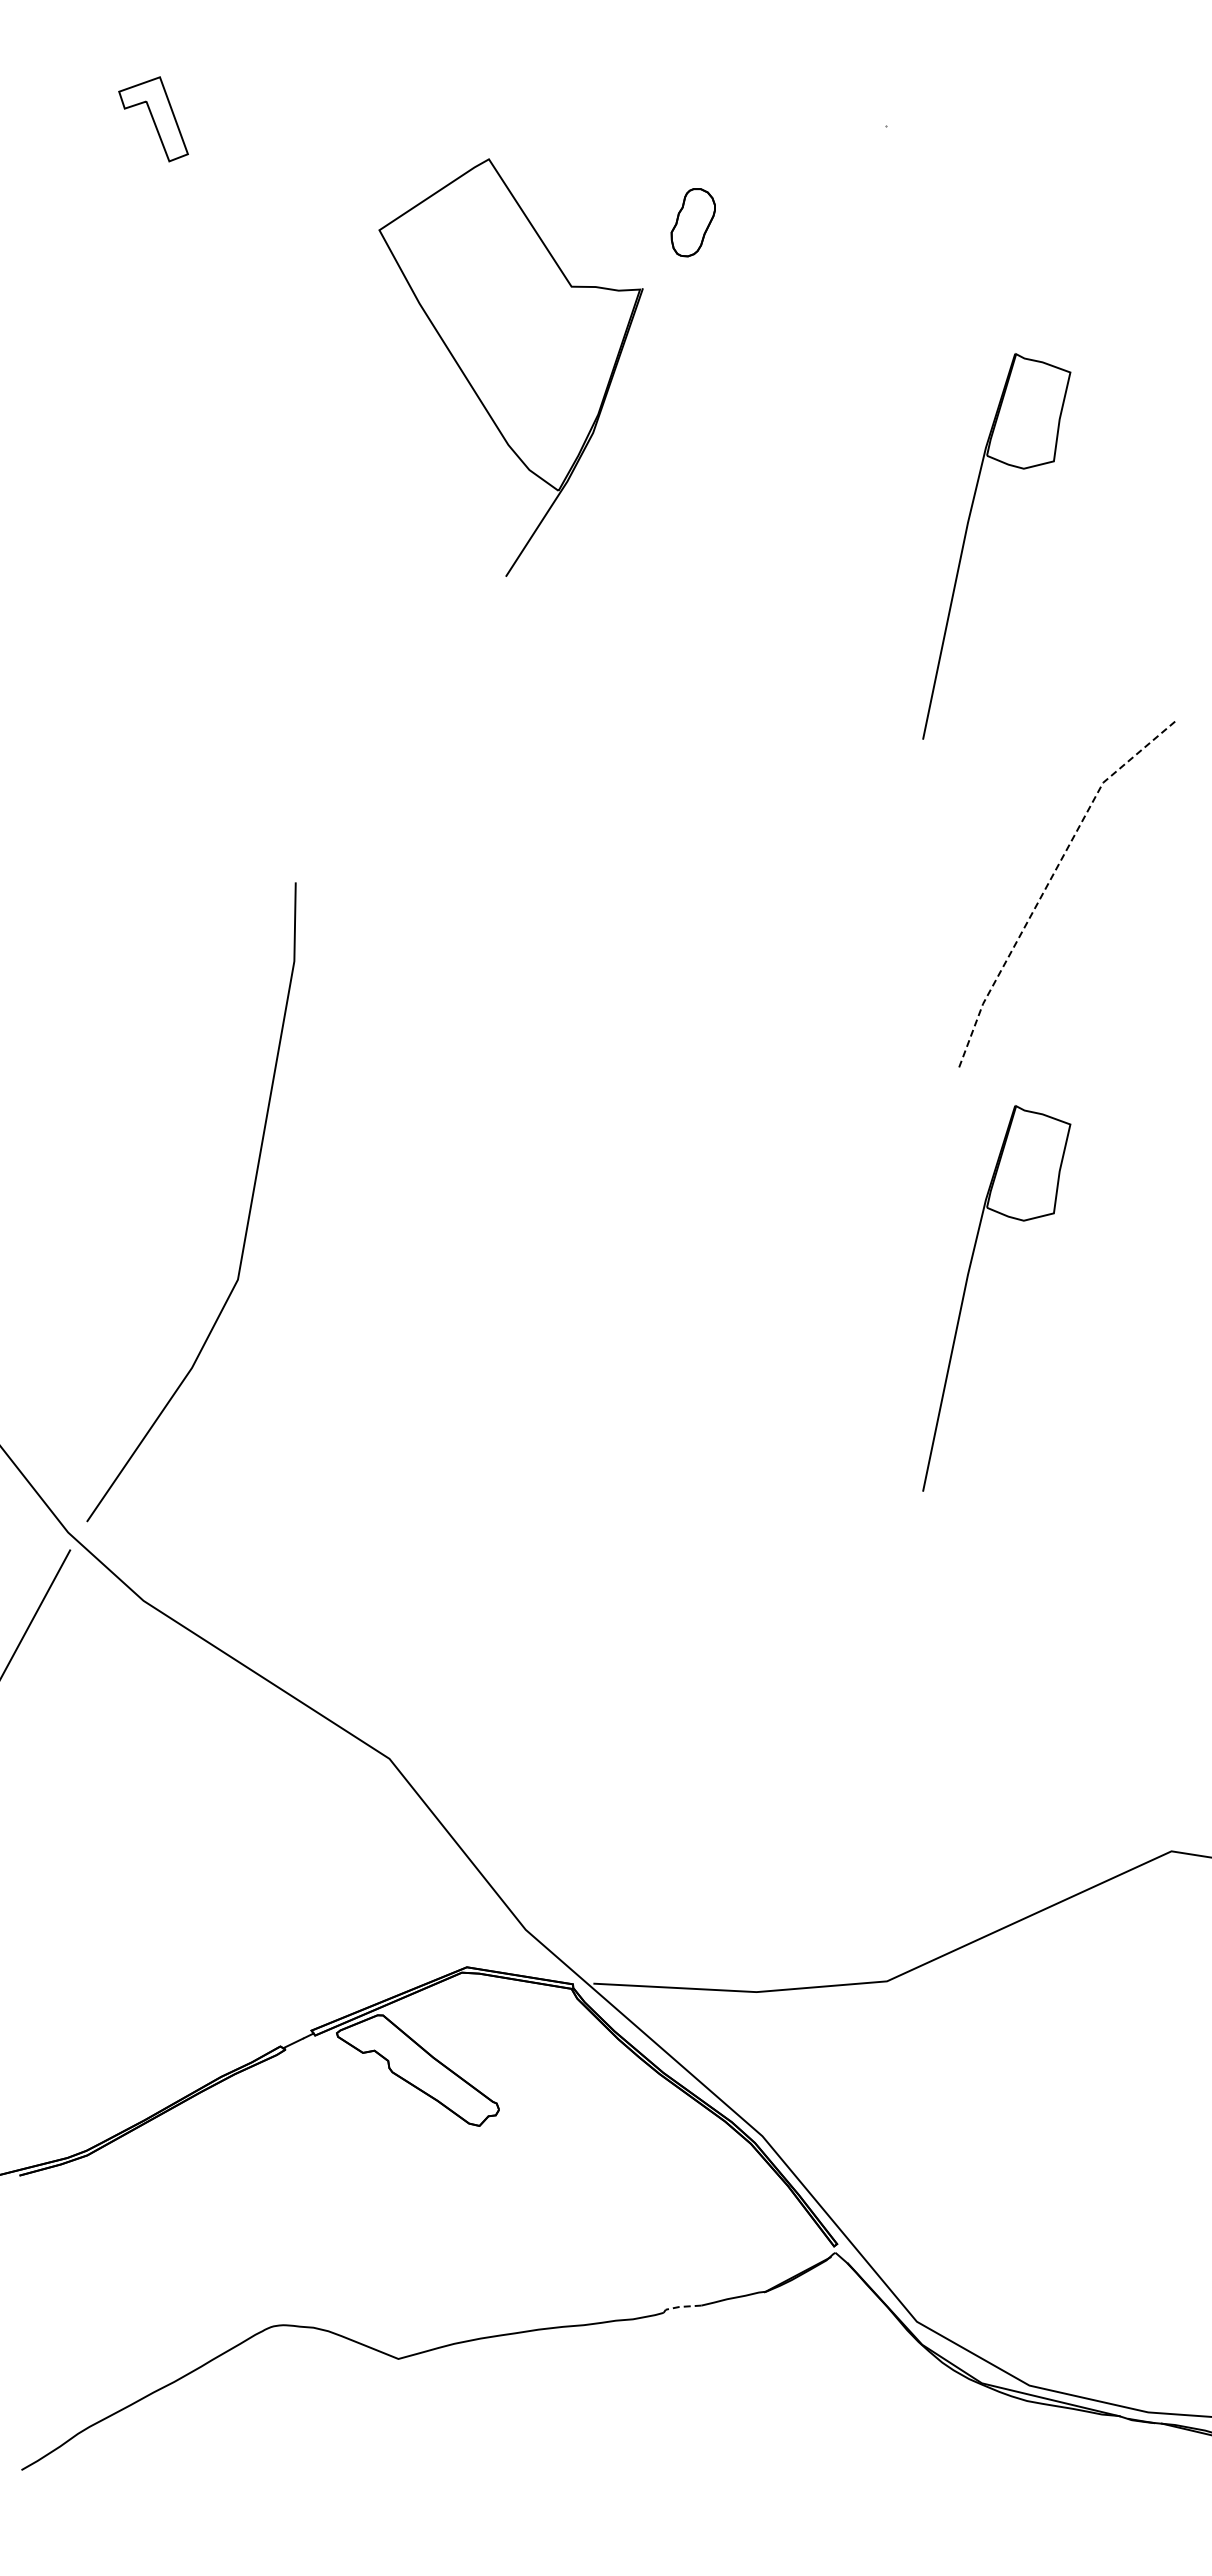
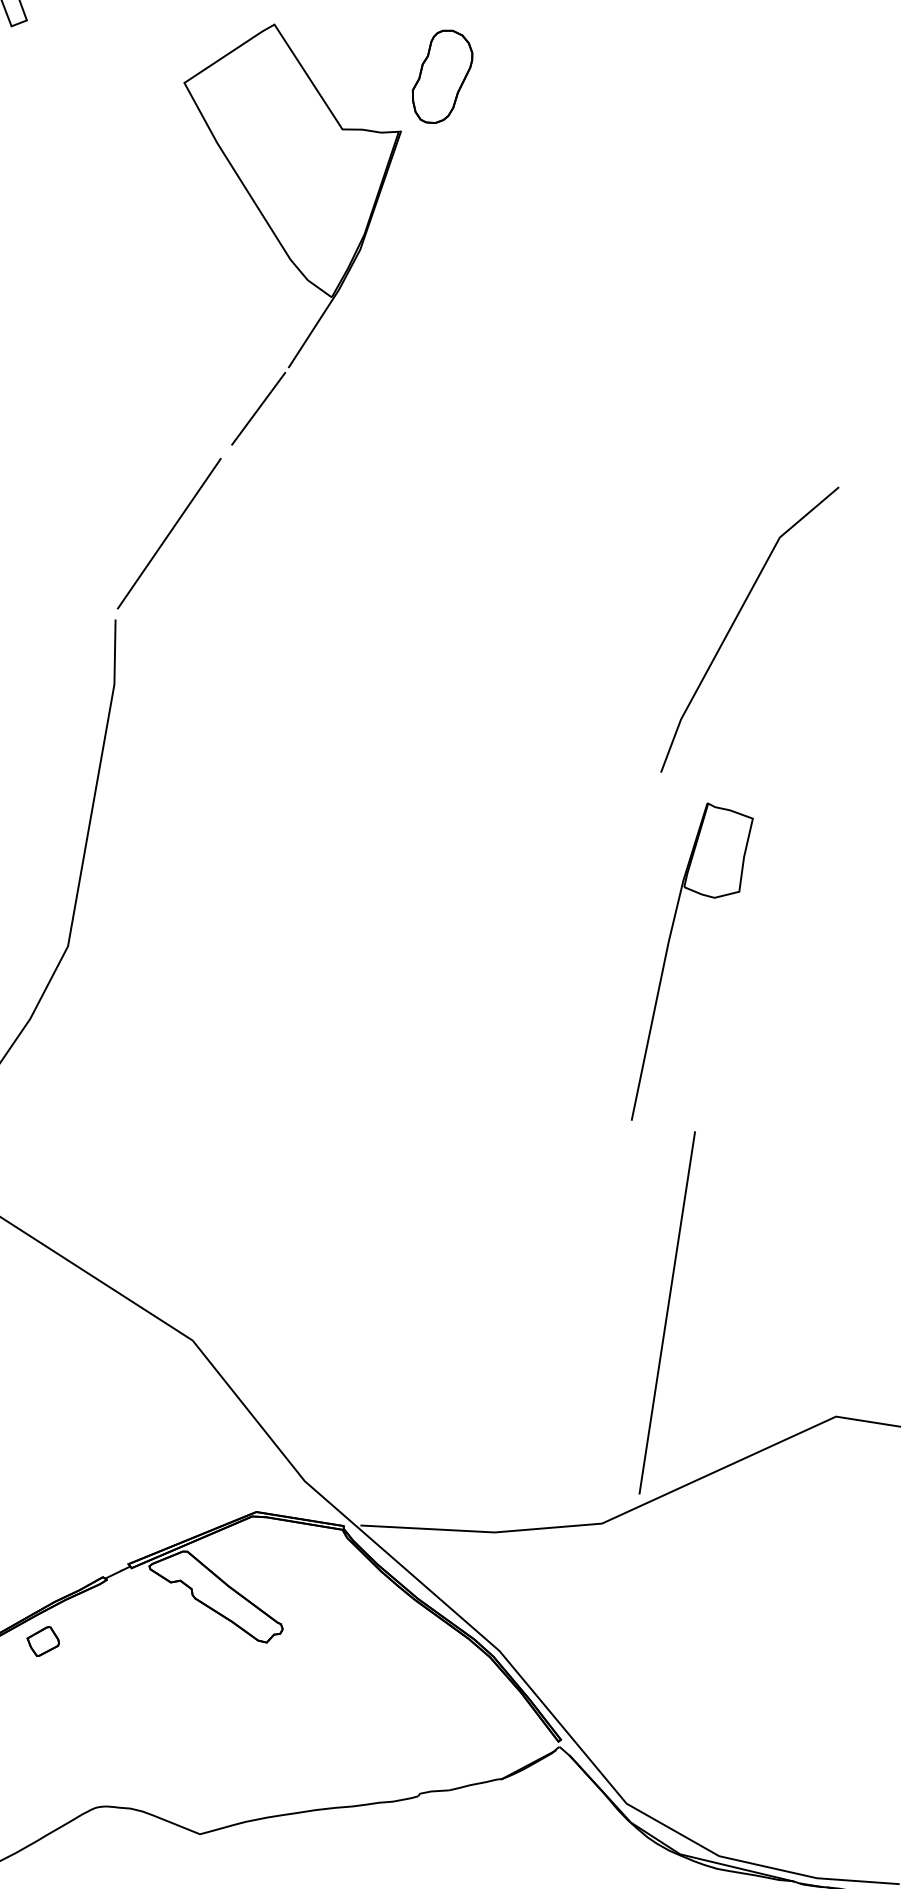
part: (693, 222) -> (442, 76), size x1.67
part: (965, 540) -> (666, 338), removed
line: (469, 625) -> (258, 408), added
line: (360, 777) -> (168, 533), added
line: (1048, 882) -> (734, 619), dashed -> solid
line: (966, 1724) -> (667, 1312), added
part: (207, 2124) -> (42, 1641), added
line: (681, 2306) -> (432, 1791), dashed -> solid

